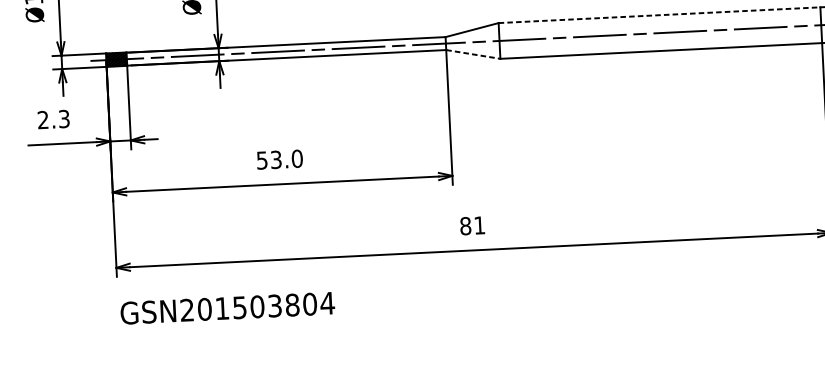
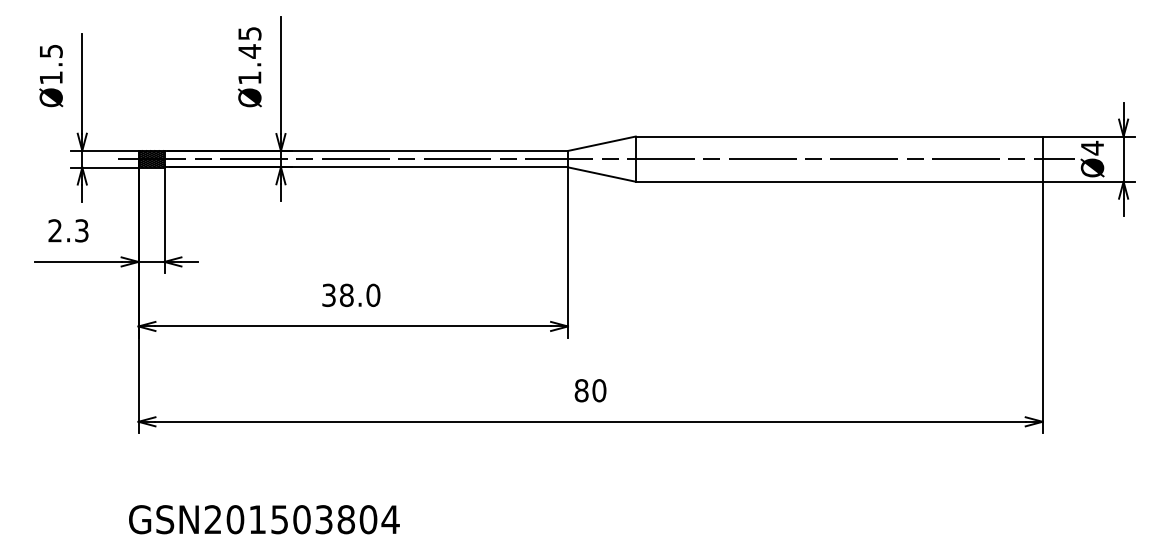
line: (659, 15) -> (839, 136), dashed -> solid
line: (473, 54) -> (601, 174), dashed -> solid
text: (269, 159) -> (338, 294), 53.0 -> 38.0
text: (479, 225) -> (599, 390), 81 -> 80
text: (227, 308) -> (264, 519), moved

